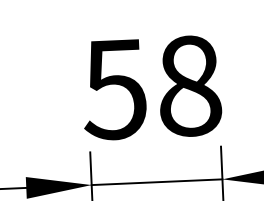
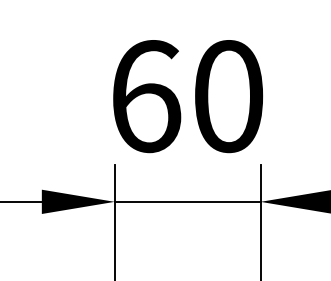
text: (151, 87) -> (186, 96), 58 -> 60

